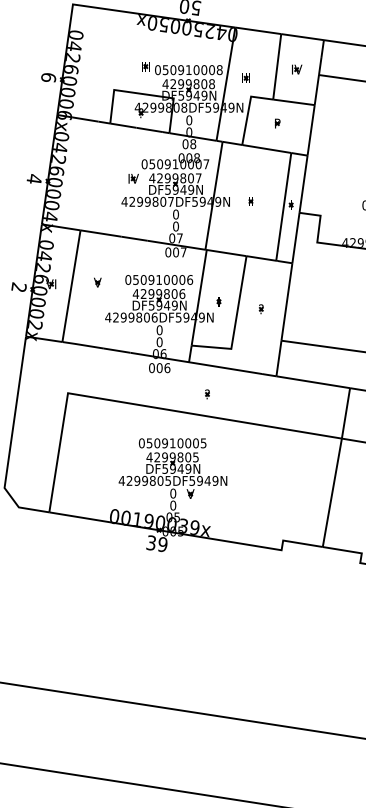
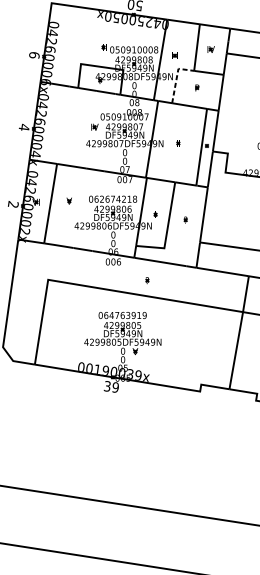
line: (248, 109) -> (176, 77), solid -> dashed
text: (163, 279) -> (116, 198), 050910006 -> 062674218
text: (176, 443) -> (125, 315), 050910005 -> 064763919

